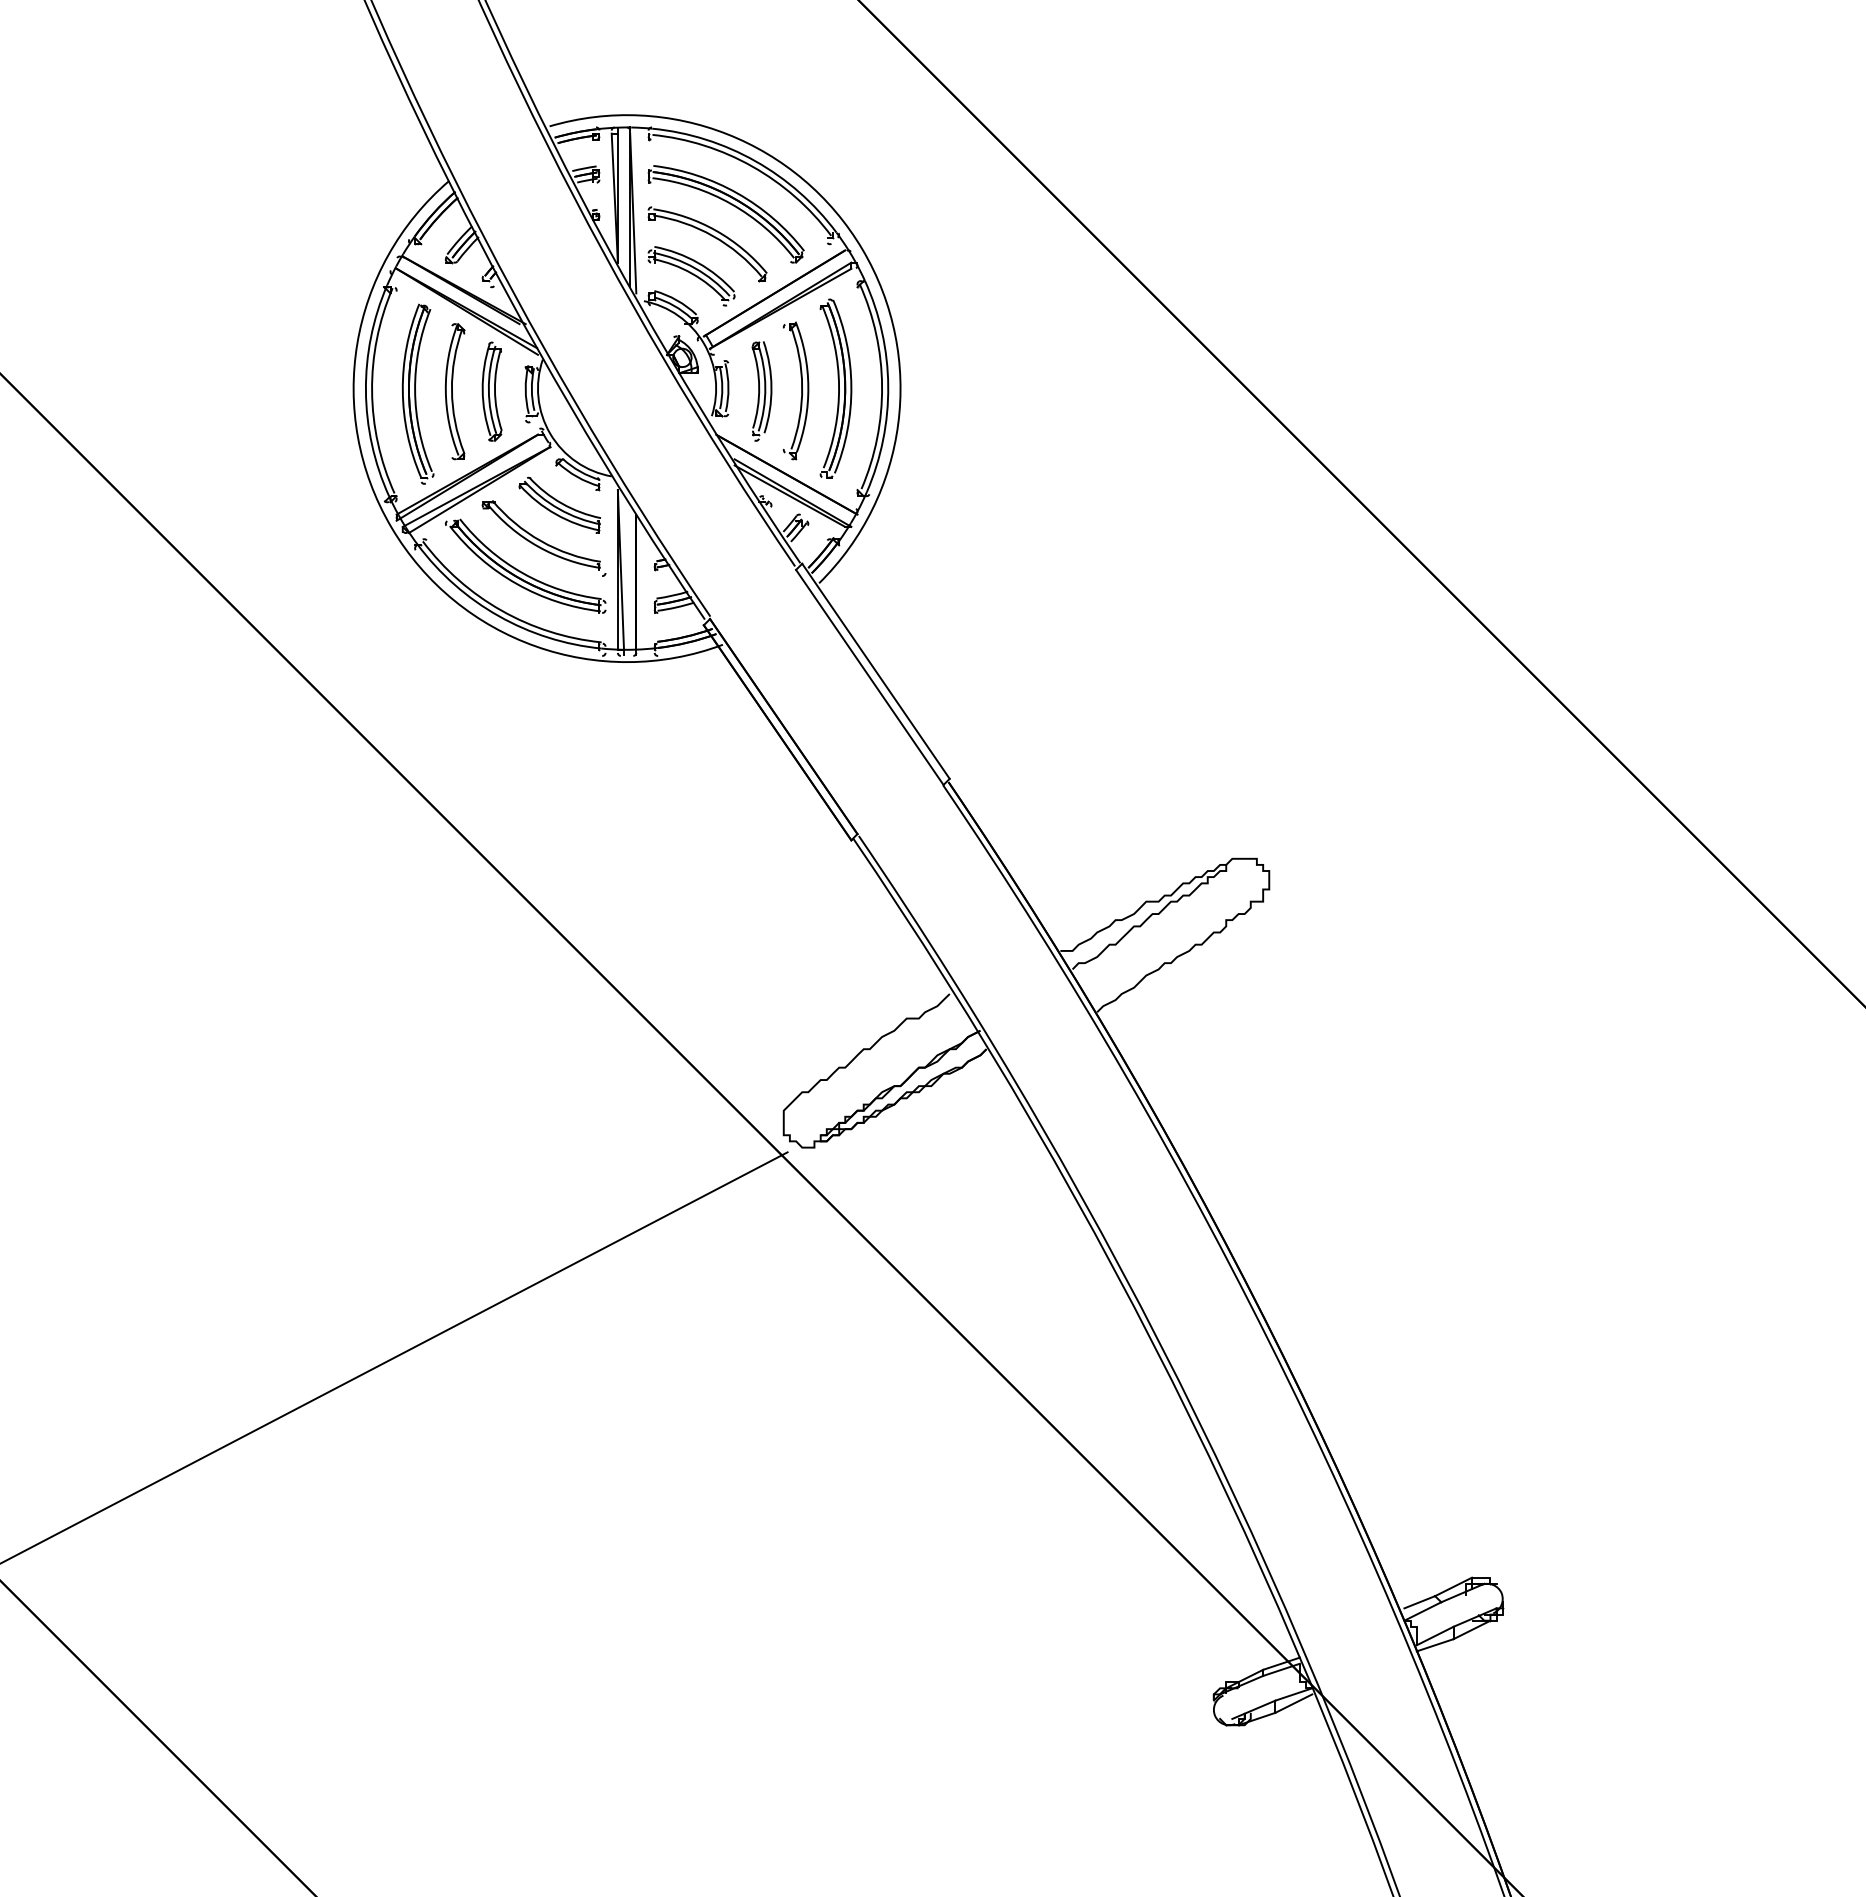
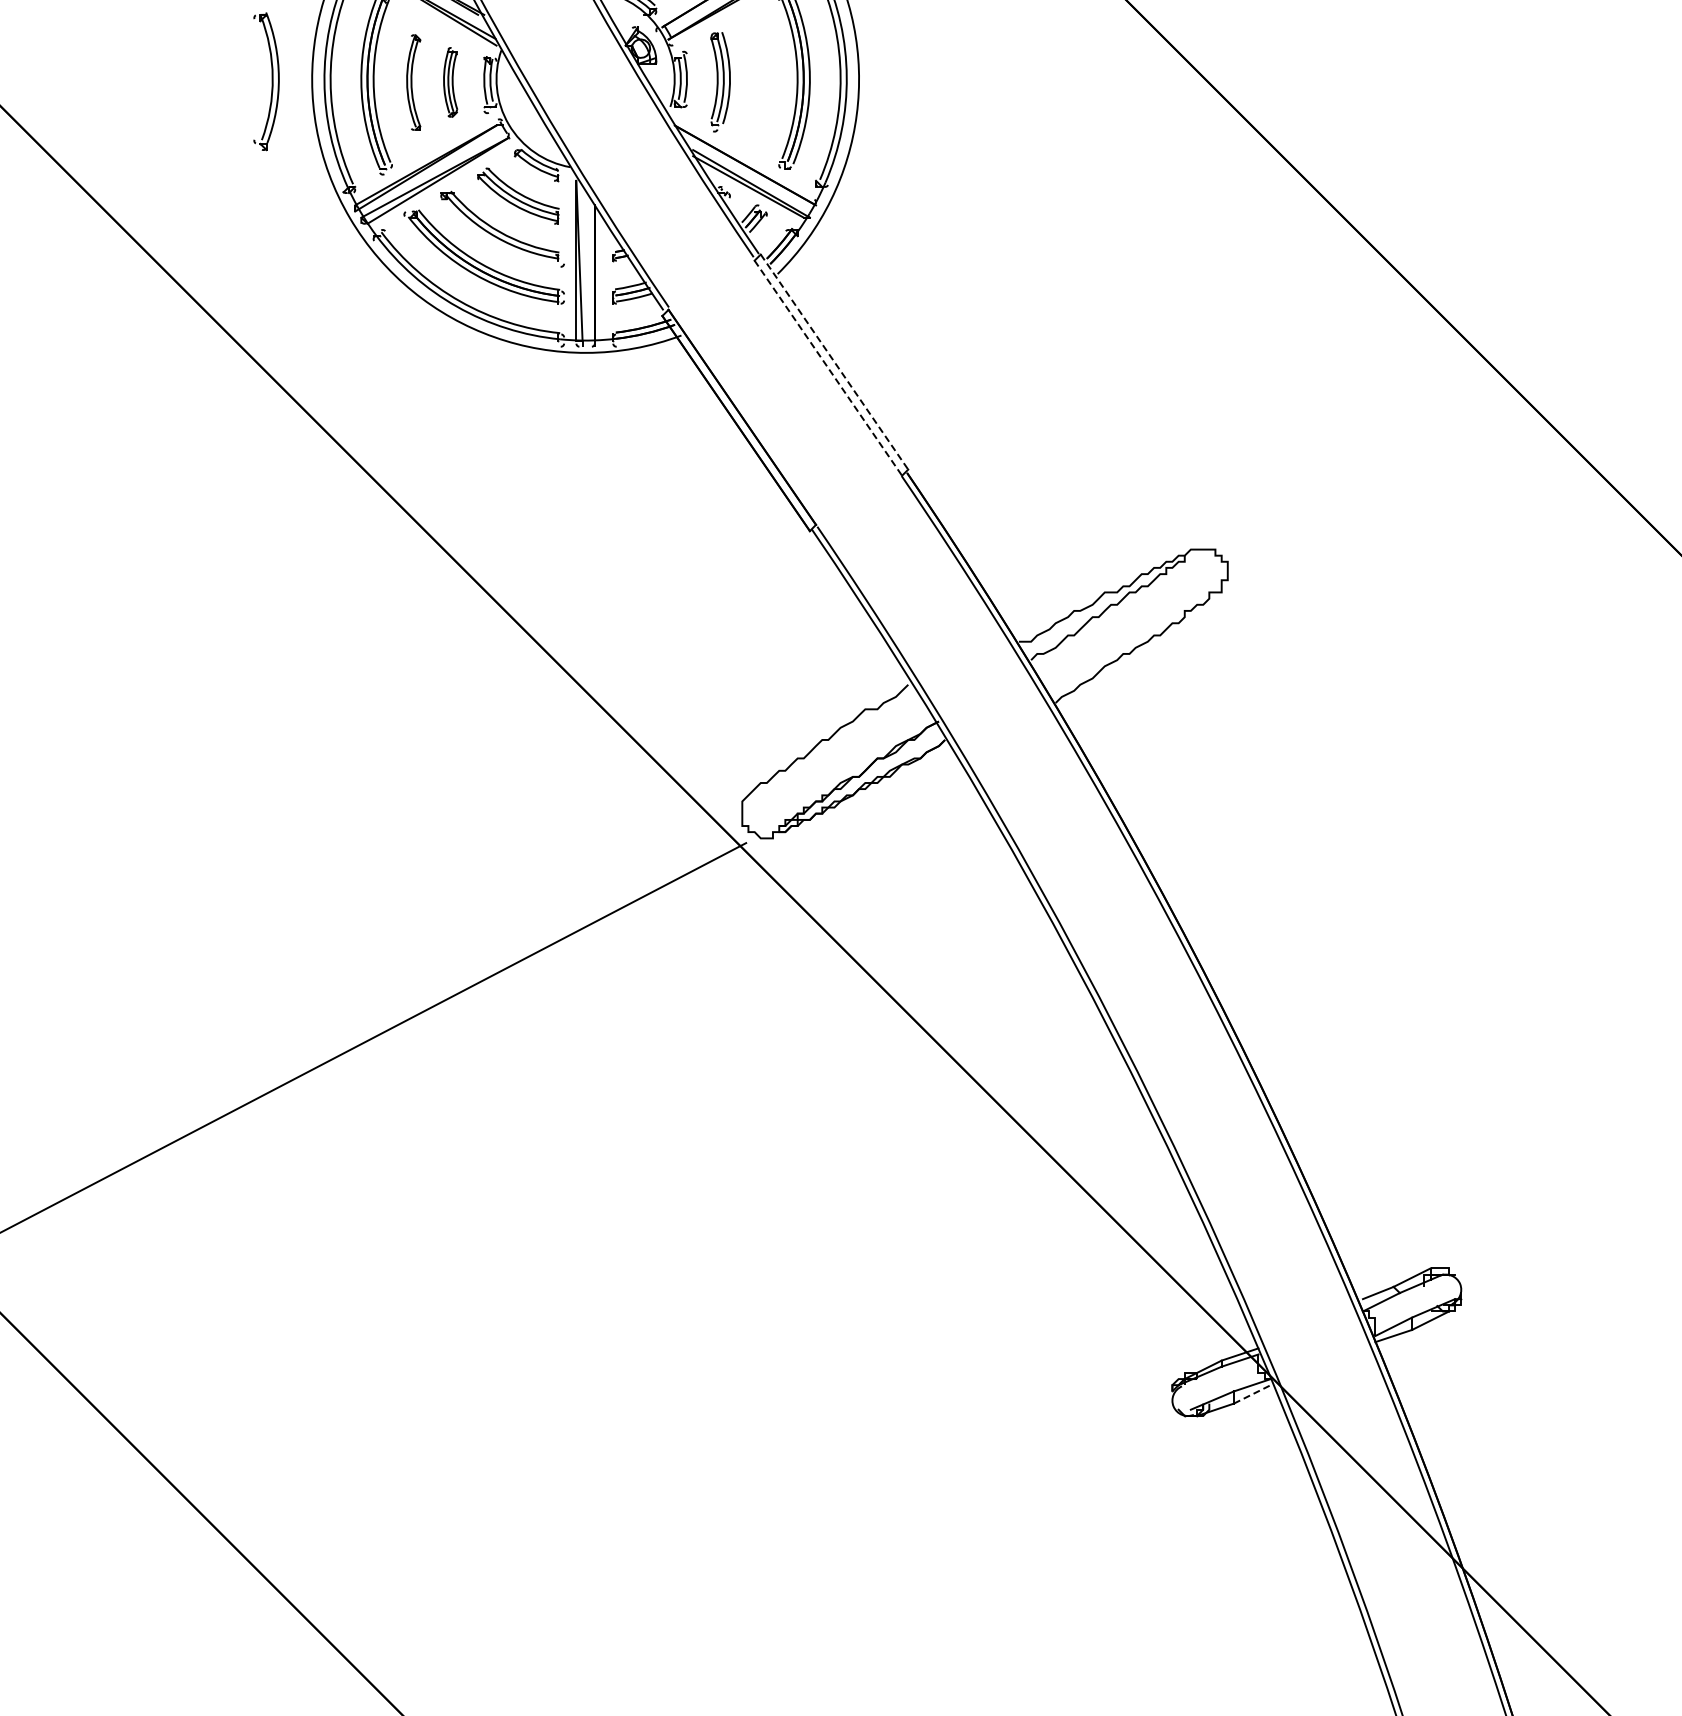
part: (795, 390) -> (266, 81), moved
part: (454, 391) -> (413, 82), size x0.7
part: (491, 391) -> (450, 82), size x0.7
line: (876, 671) -> (835, 362), solid -> dashed
line: (870, 677) -> (829, 368), solid -> dashed
line: (1293, 1703) -> (1252, 1394), solid -> dashed

